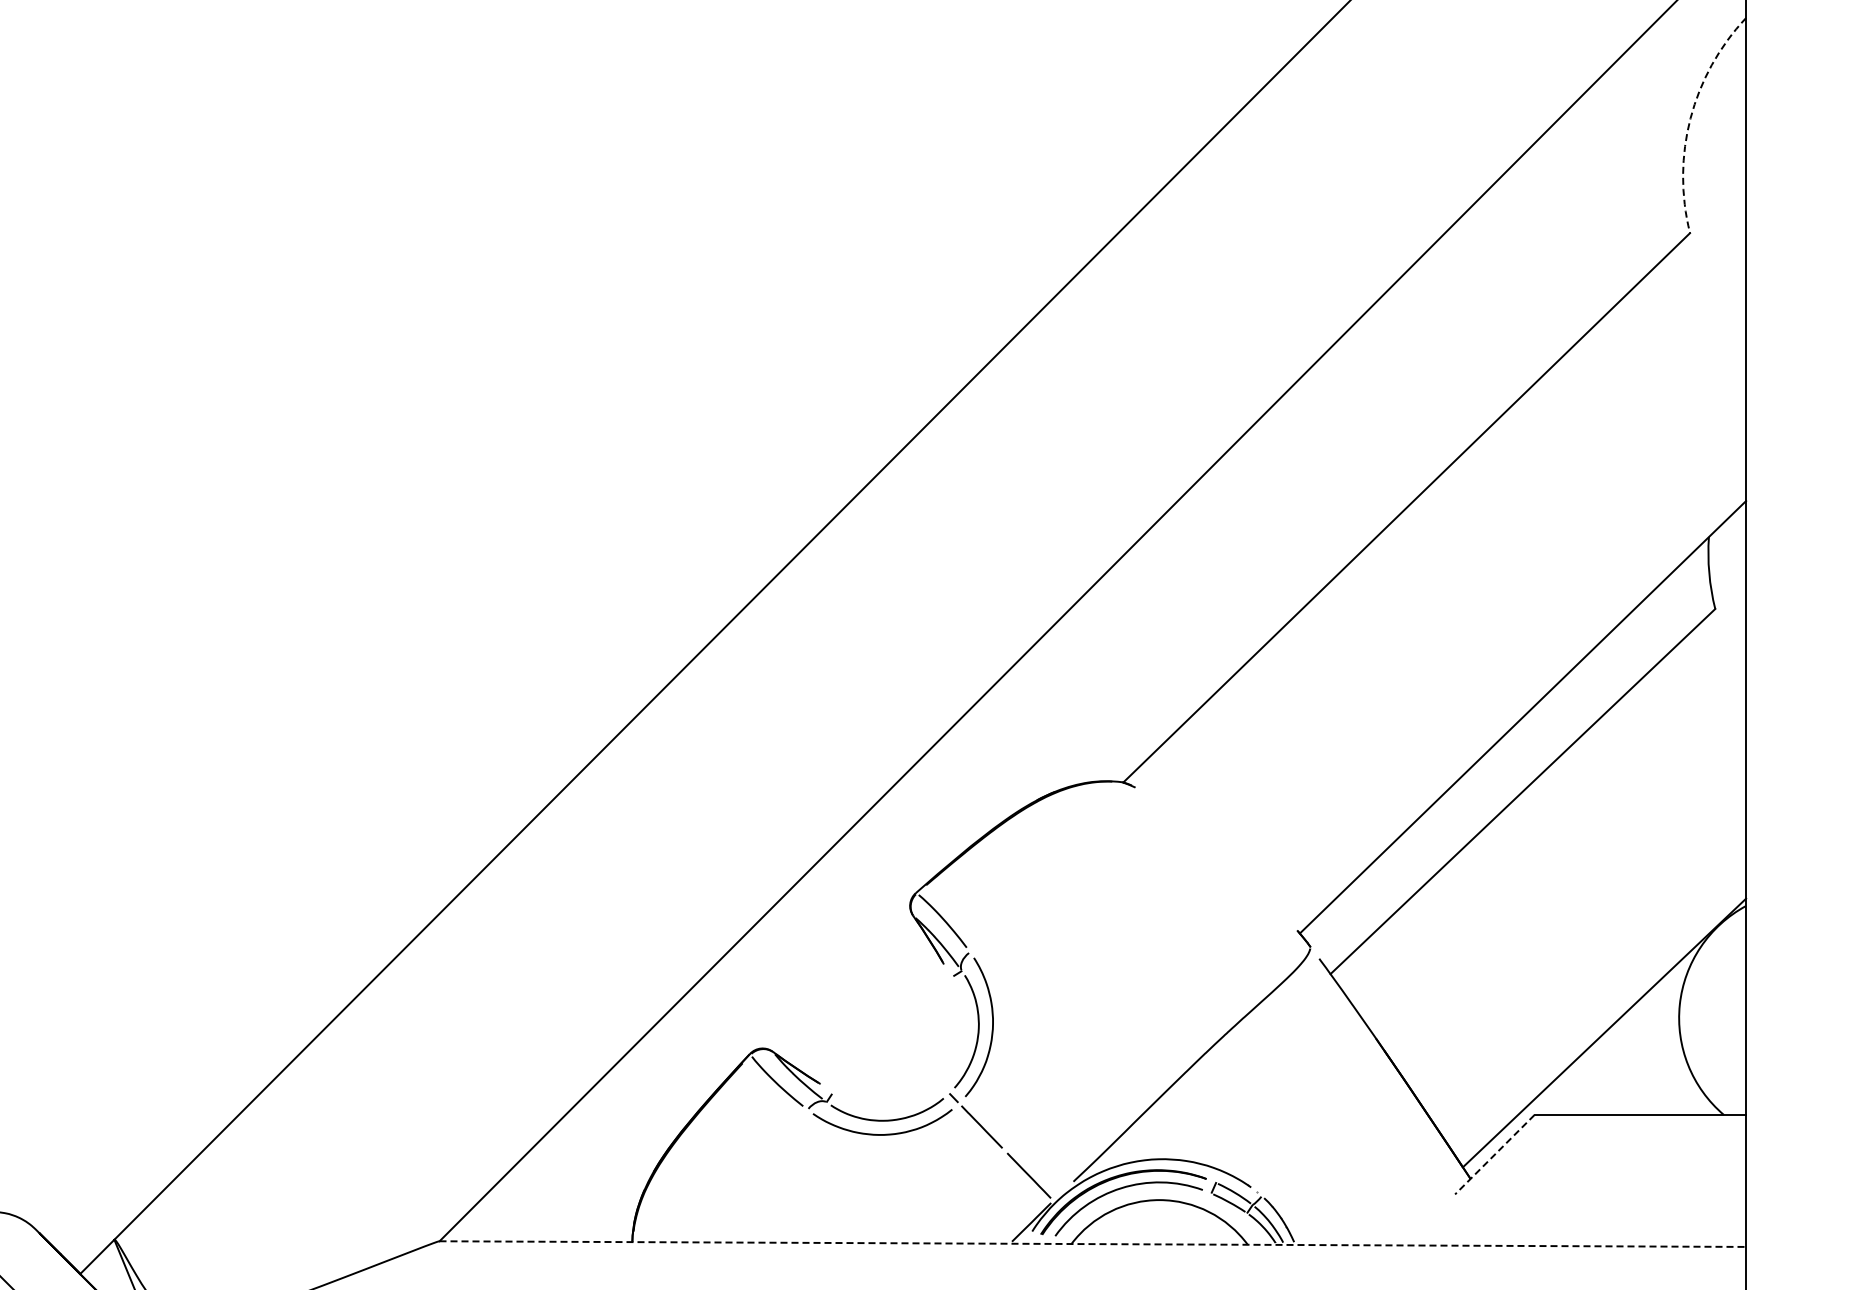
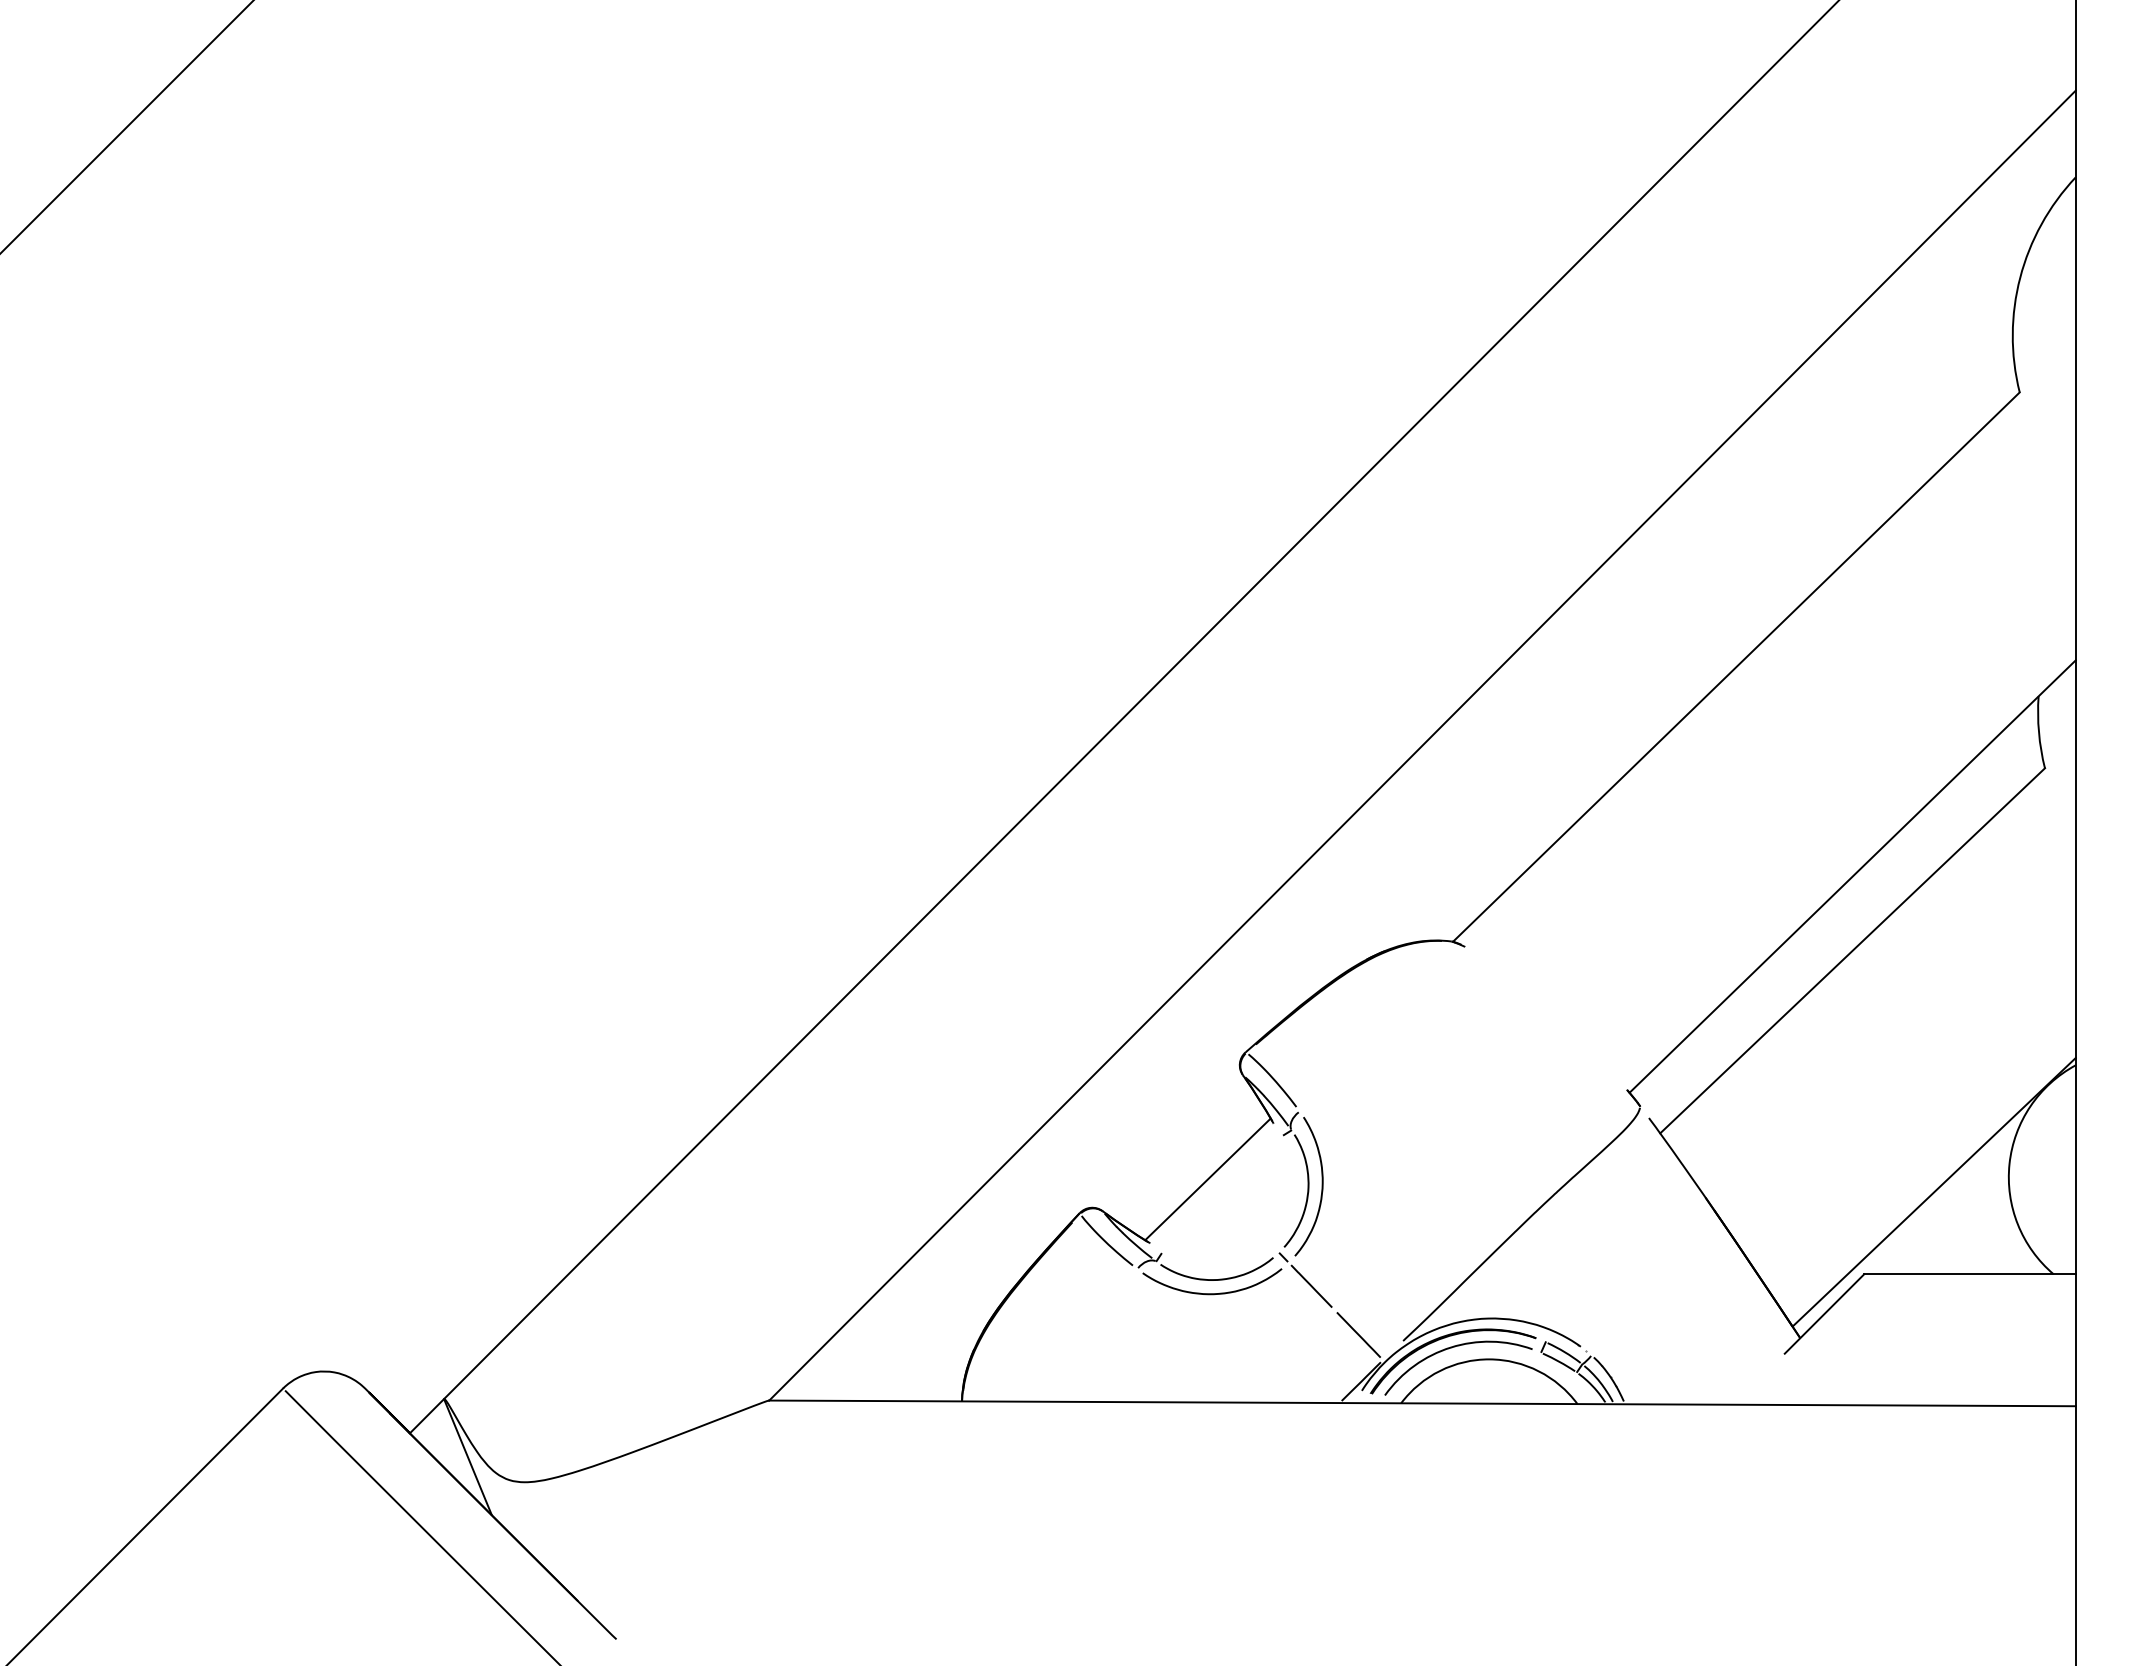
arc: (1690, 118) -> (2020, 277), dashed -> solid
line: (877, 1020) -> (1207, 1179), added
line: (1494, 1155) -> (1824, 1314), dashed -> solid
line: (1092, 1244) -> (1422, 1403), dashed -> solid

